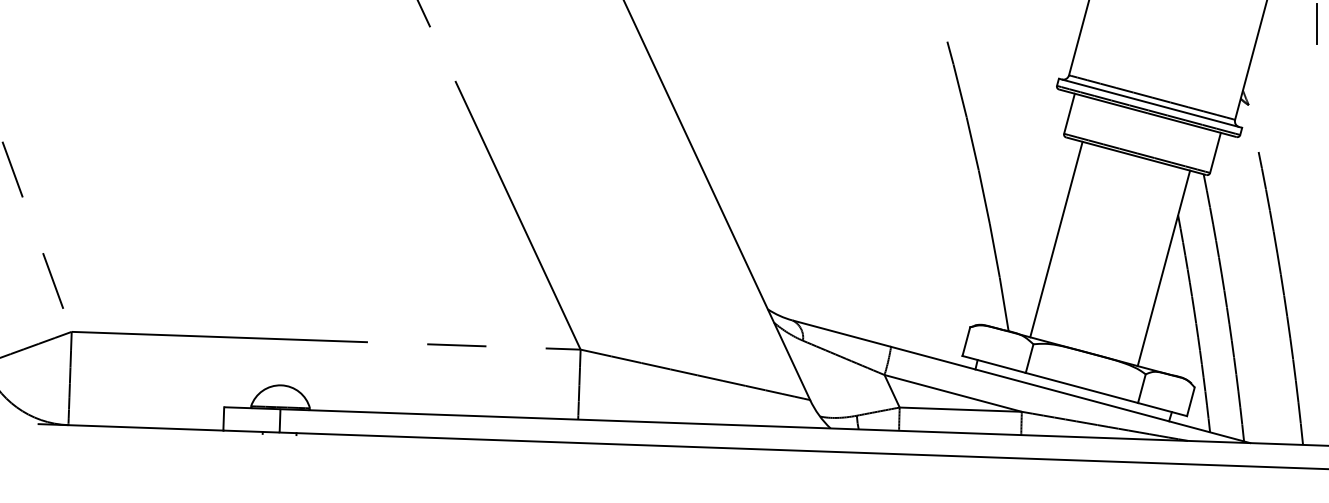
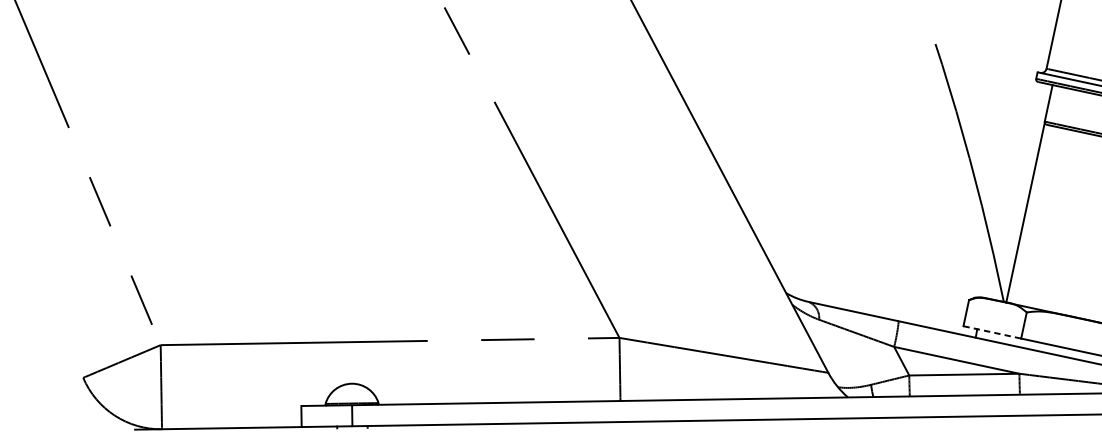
line: (1056, 239) -> (1025, 213), moved
line: (994, 364) -> (992, 332), solid -> dashed

